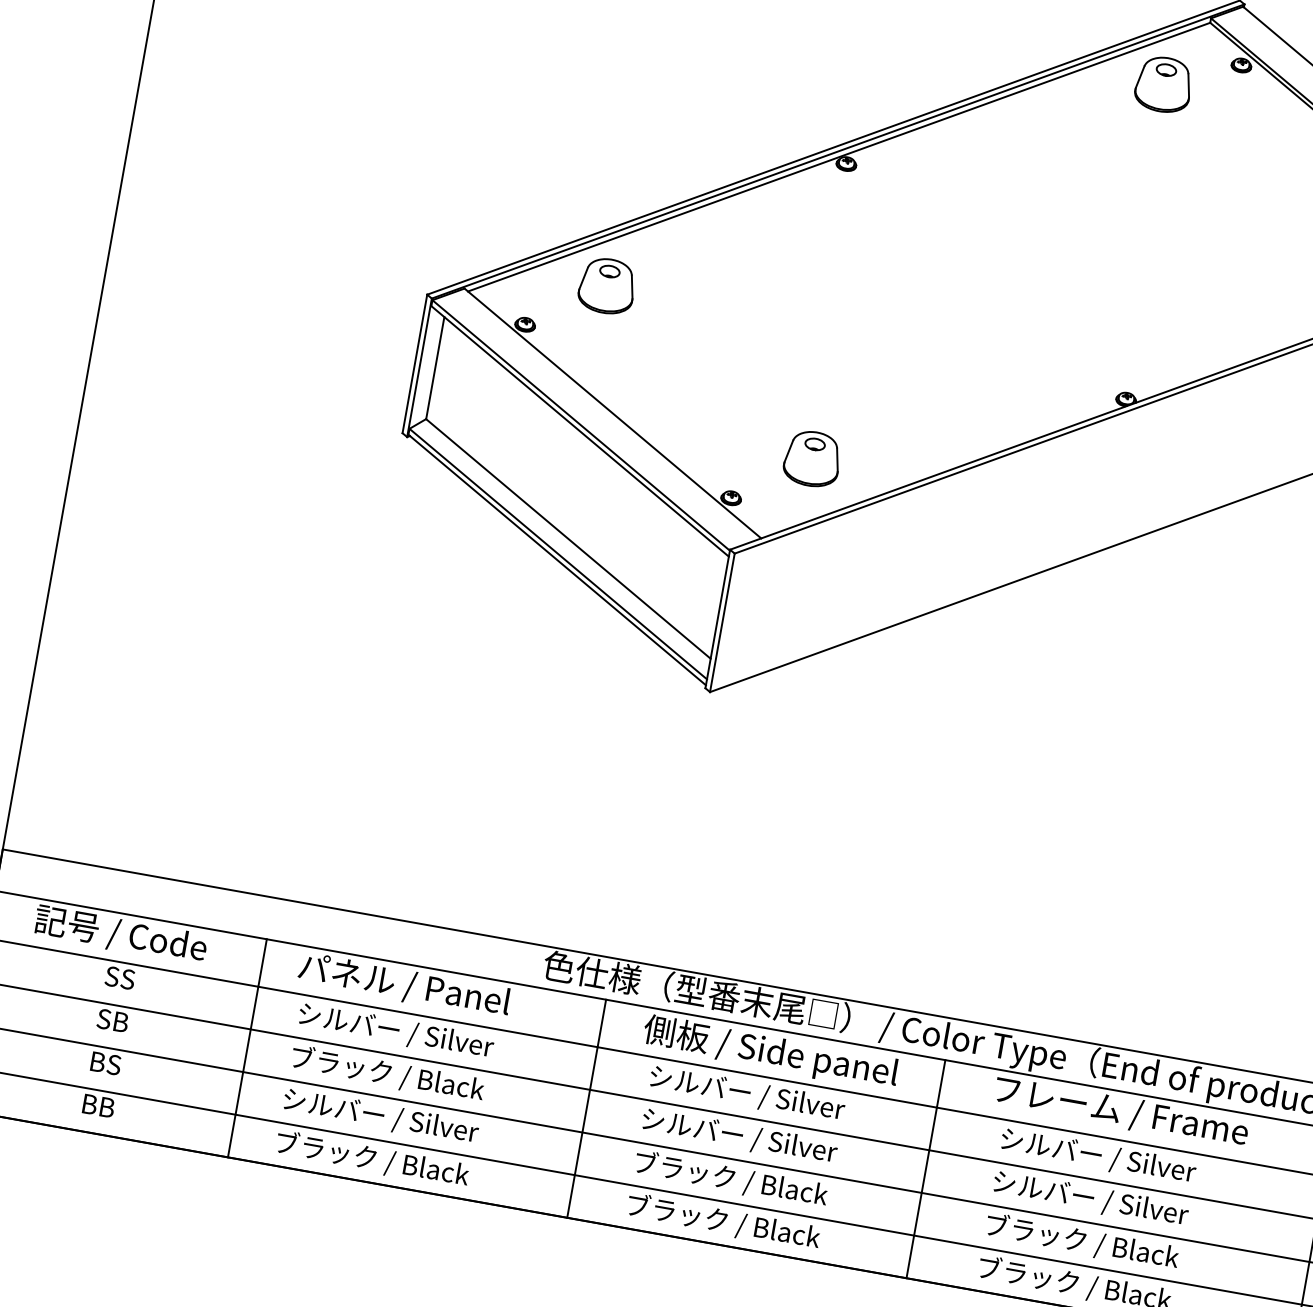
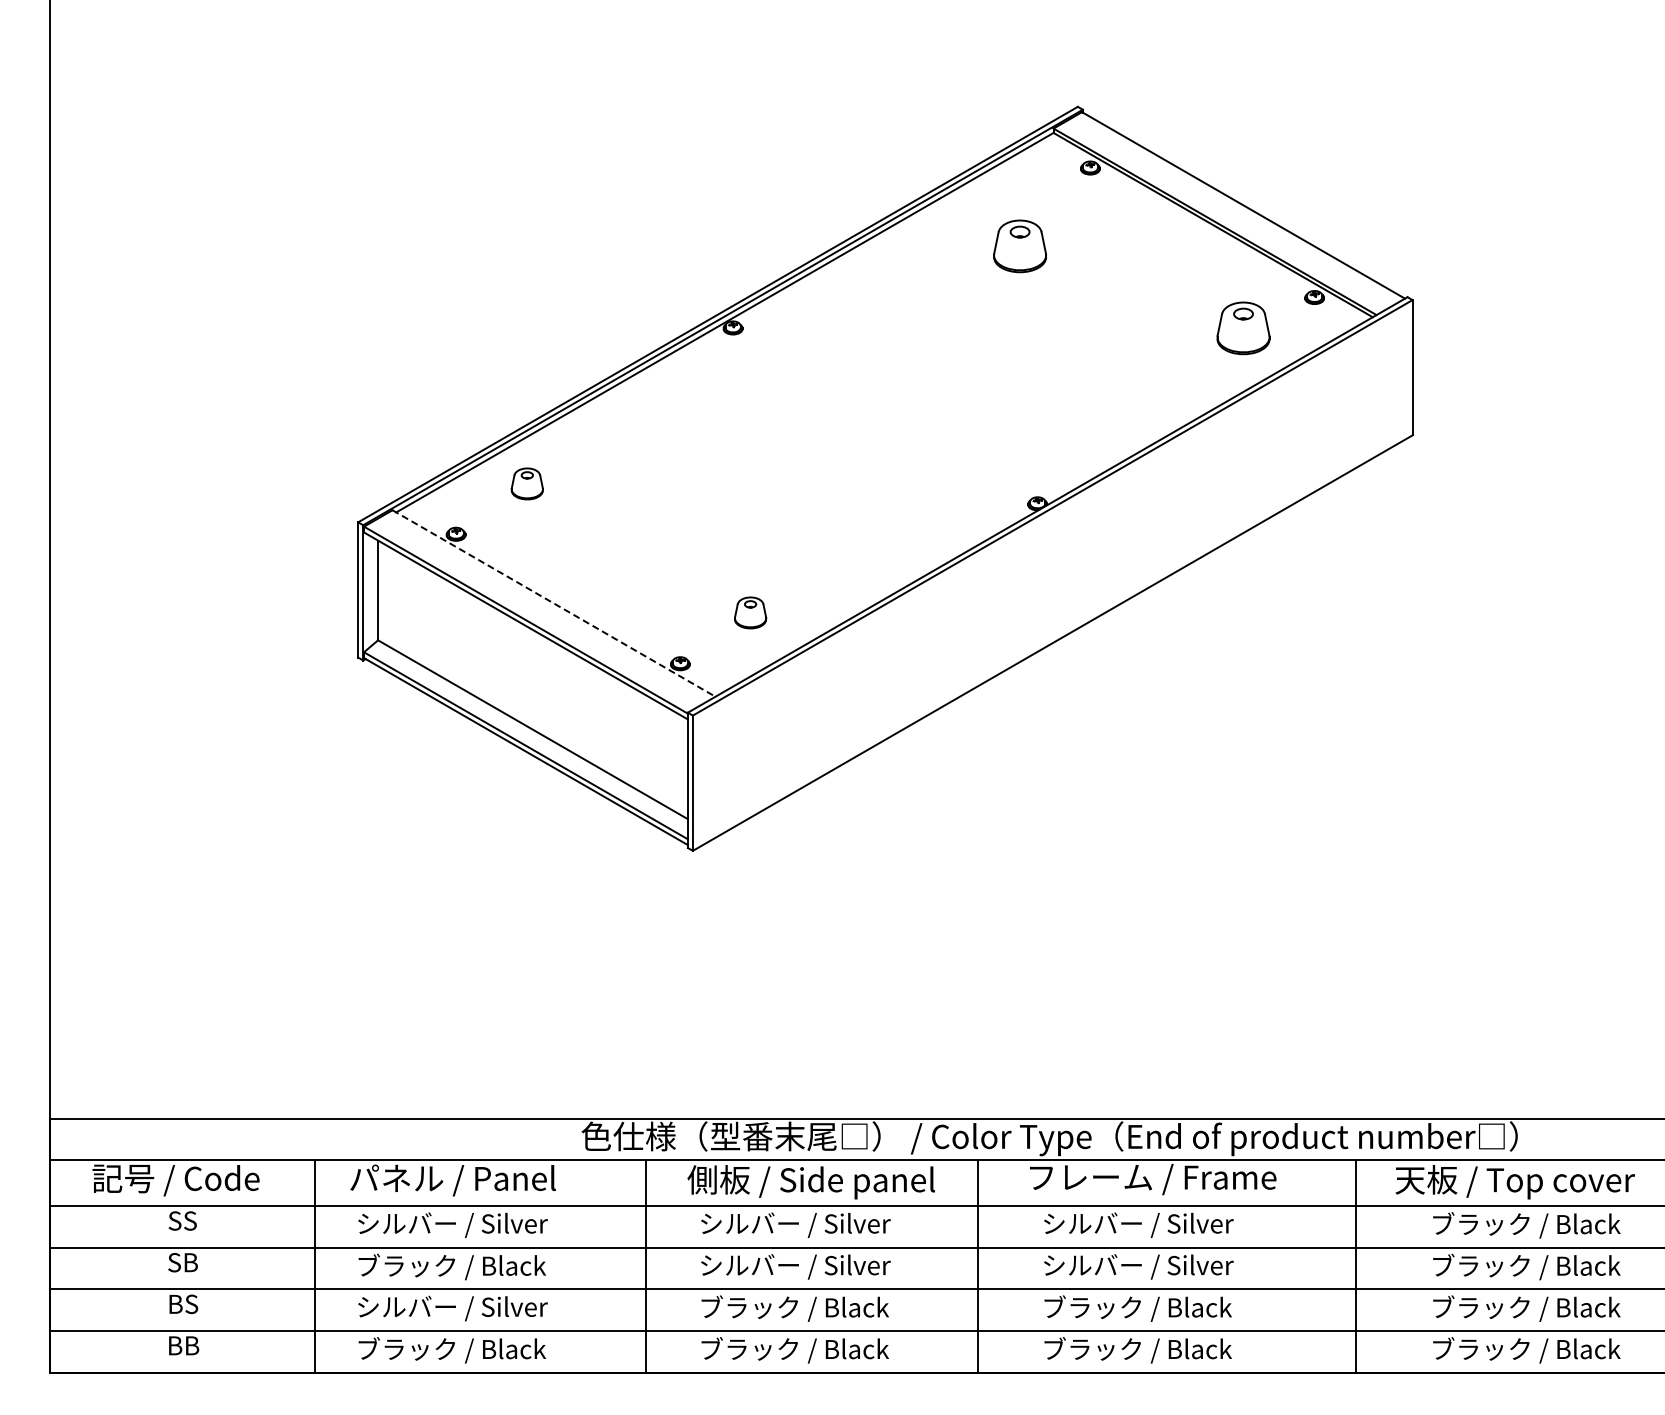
part: (1163, 84) -> (1019, 246), moved
part: (607, 285) -> (527, 483), size x0.6
line: (613, 413) -> (554, 603), solid -> dashed
part: (812, 458) -> (750, 612), size x0.6

